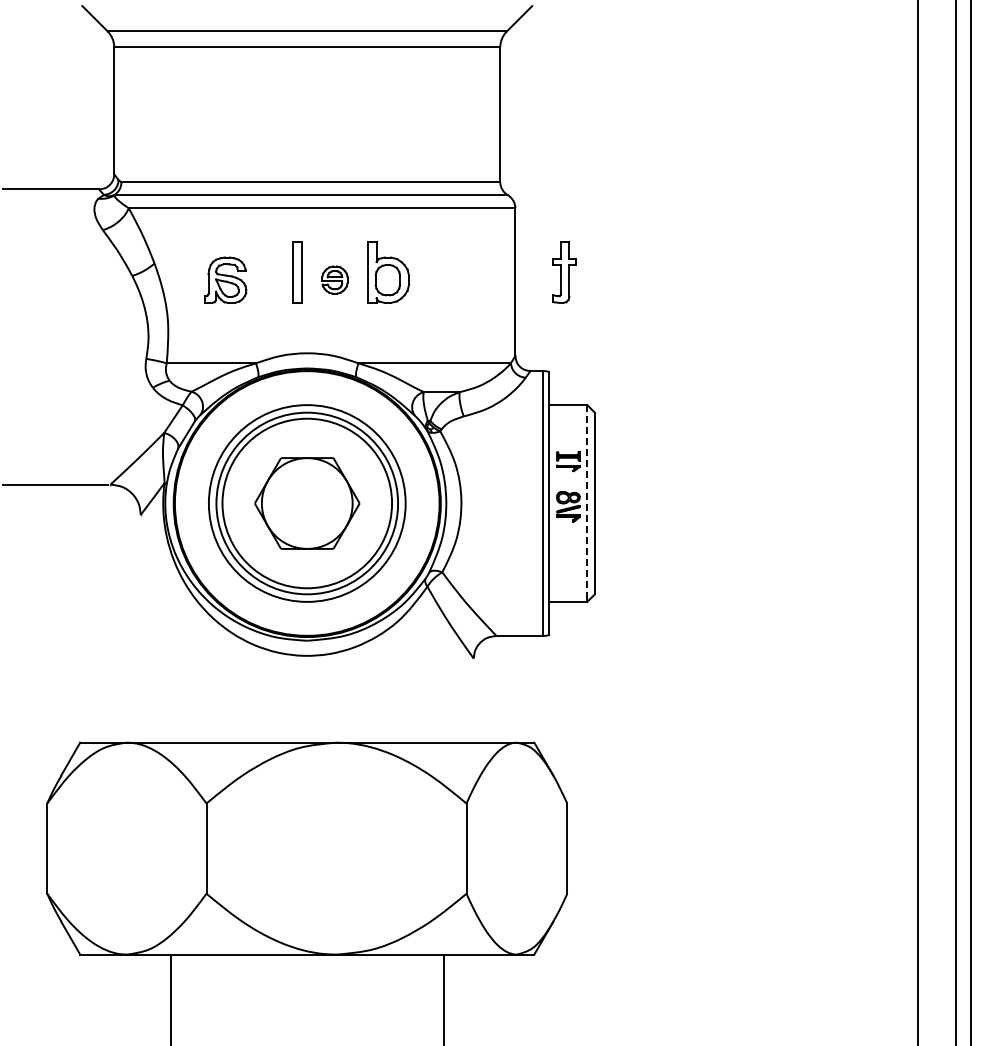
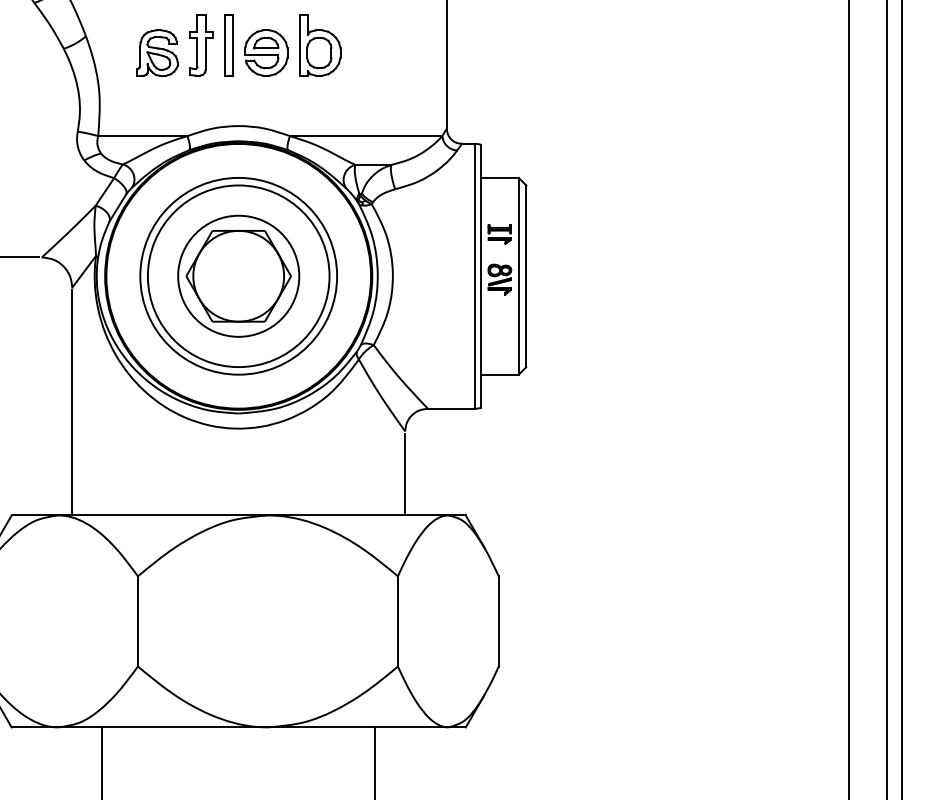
part: (564, 272) -> (200, 45), moved
part: (334, 279) -> (265, 52), size x1.67
line: (587, 502) -> (518, 275), dashed -> solid
circle: (306, 503) -> (237, 276), size x0.71
line: (140, 629) -> (71, 402), added
line: (473, 701) -> (404, 474), added

